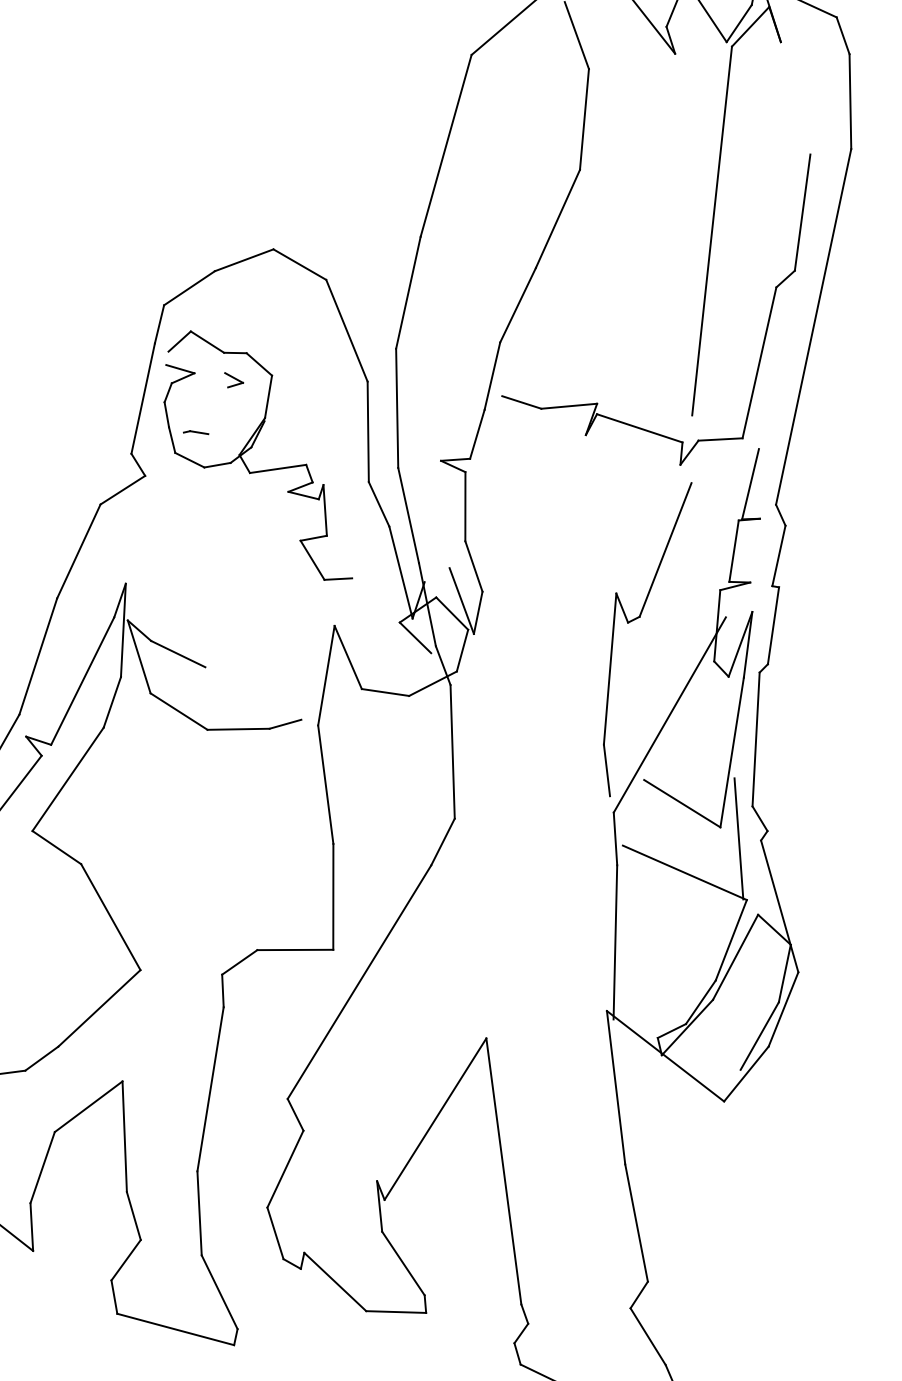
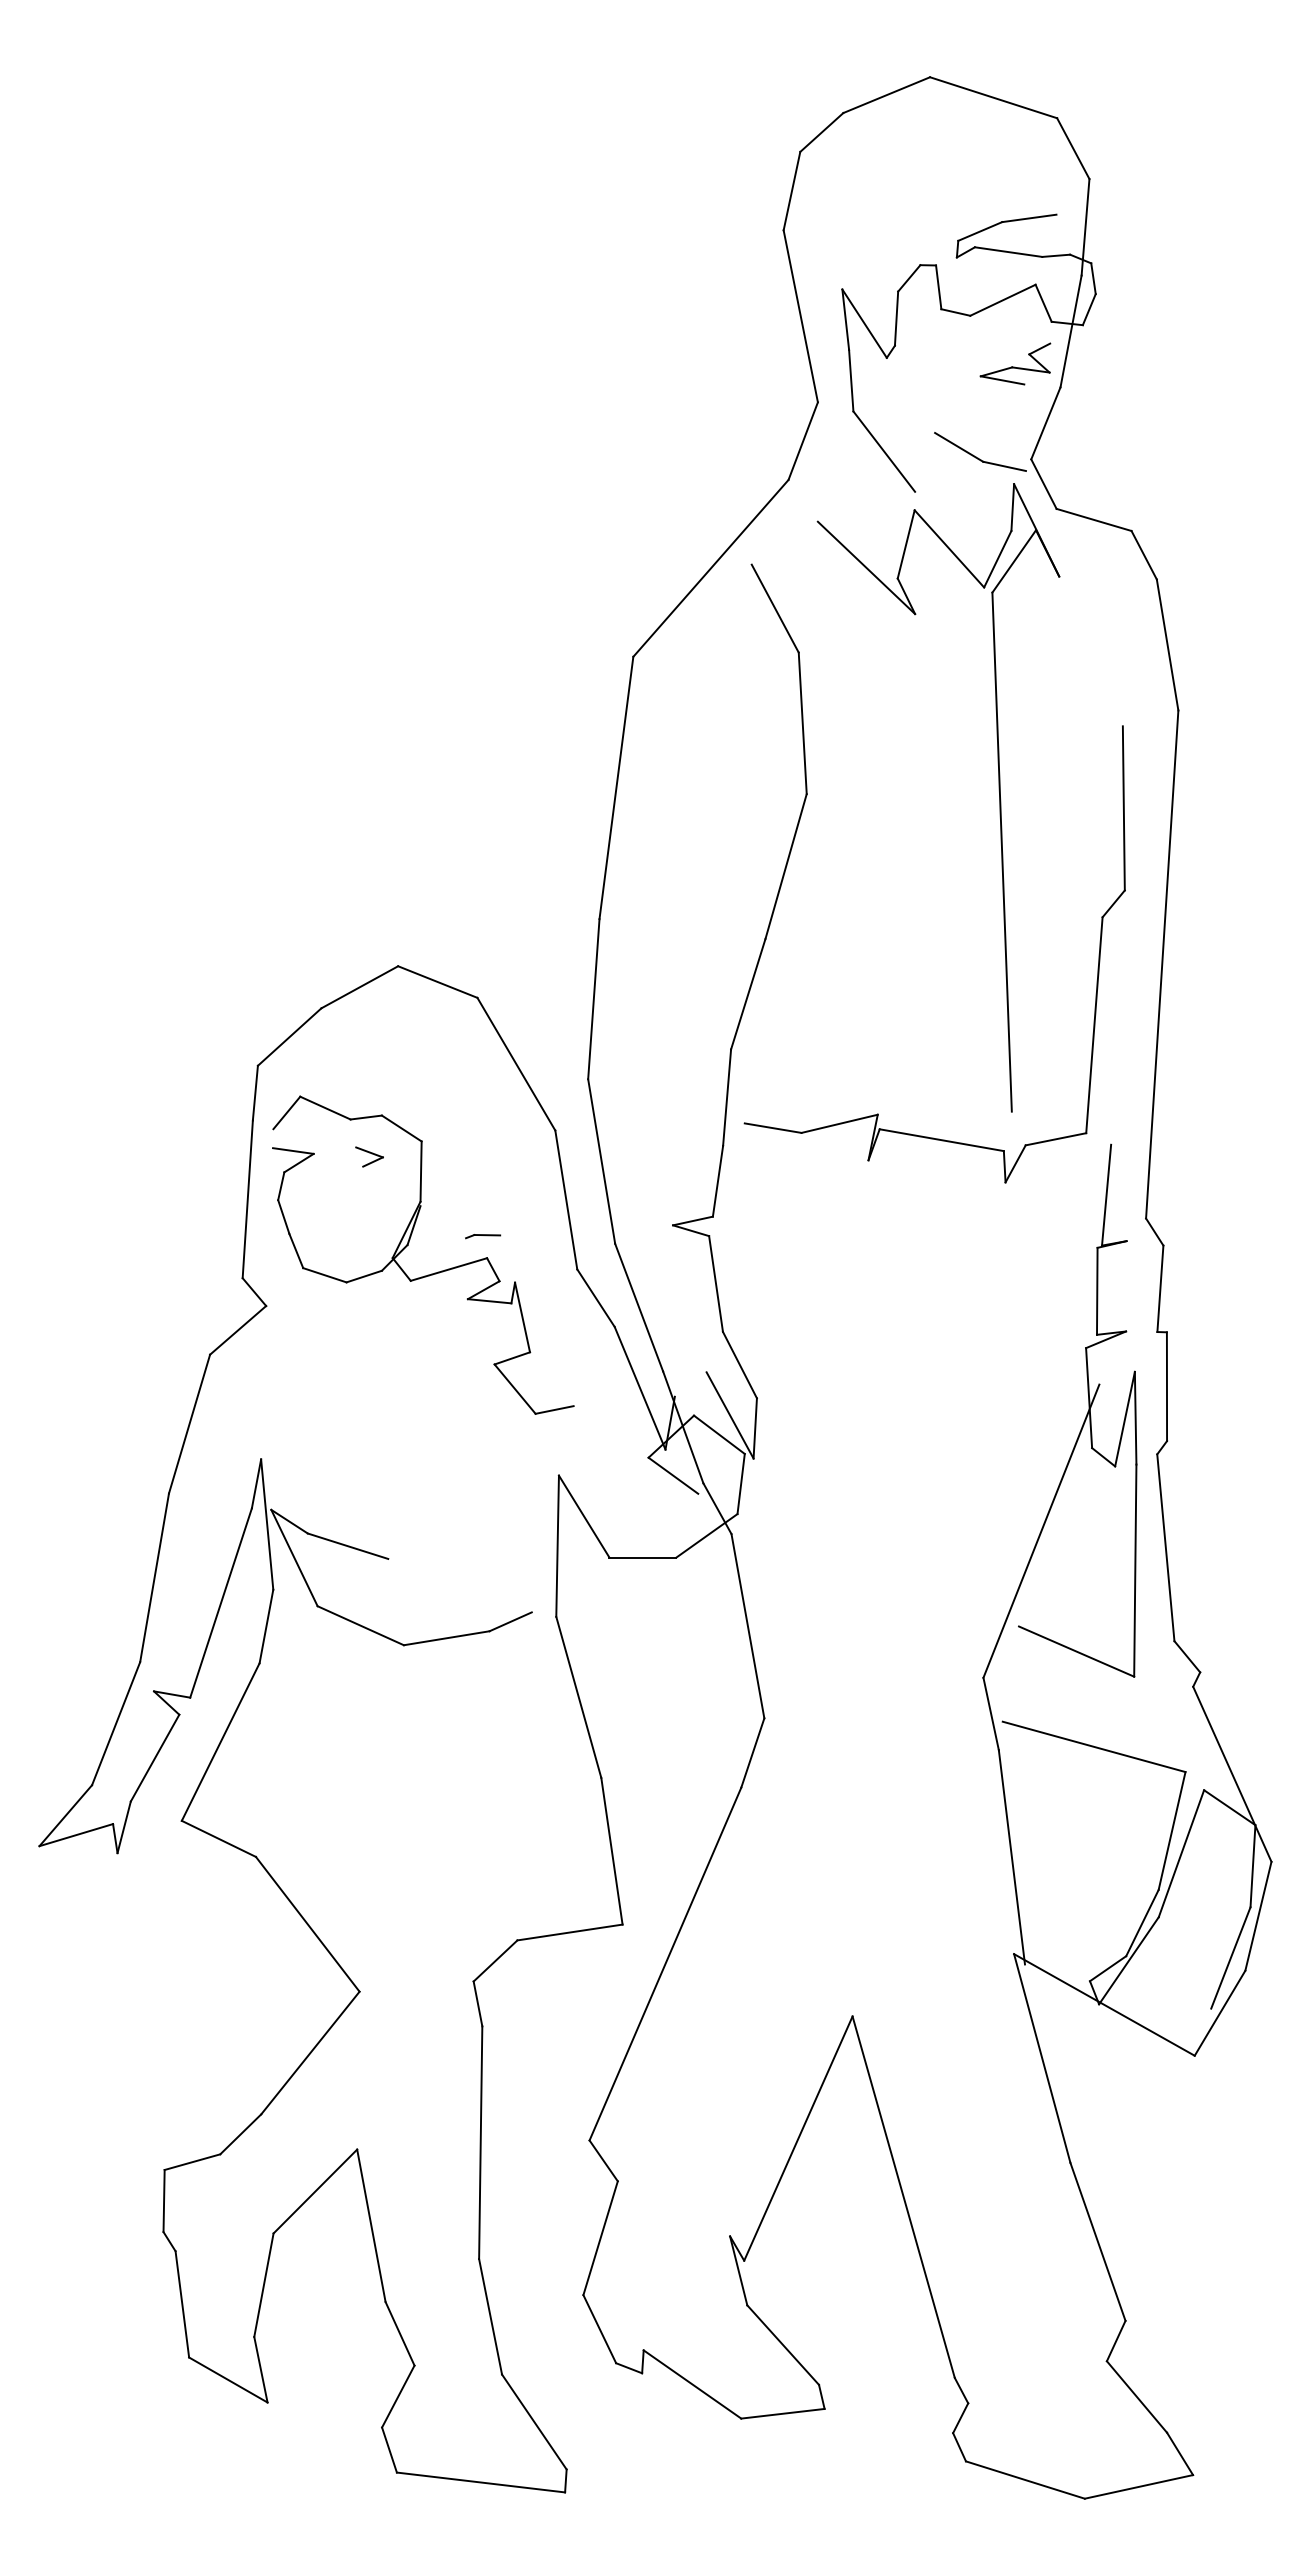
part: (196, 433) -> (483, 1236), moved
part: (629, 622) -> (967, 1411), removed
line: (738, 838) -> (1161, 1688), removed

